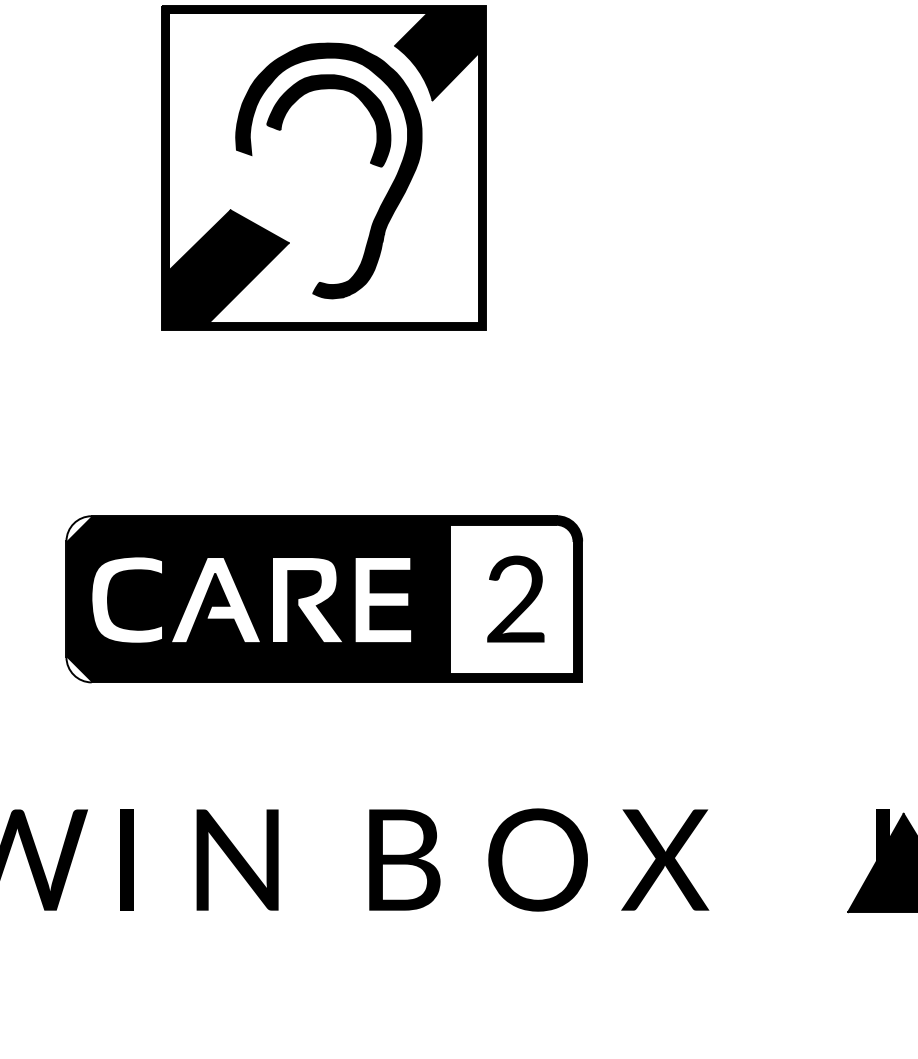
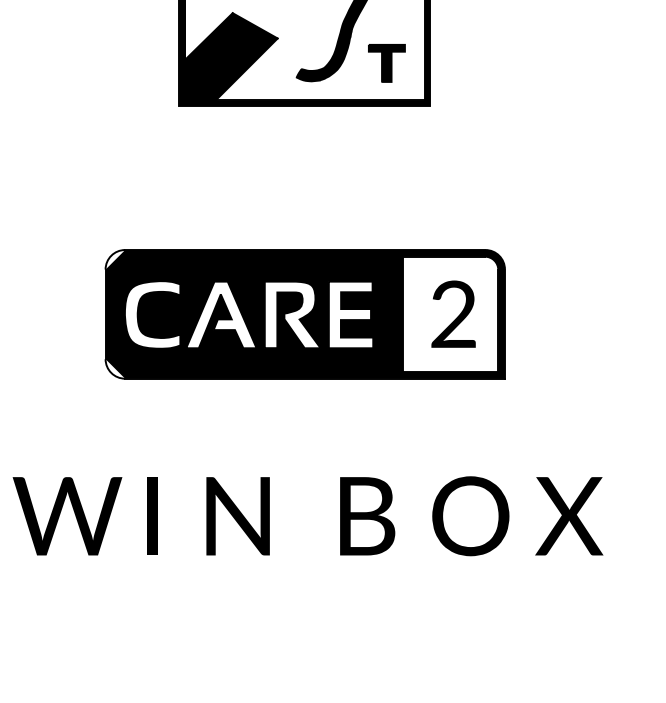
part: (429, 275) -> (386, 63), added

